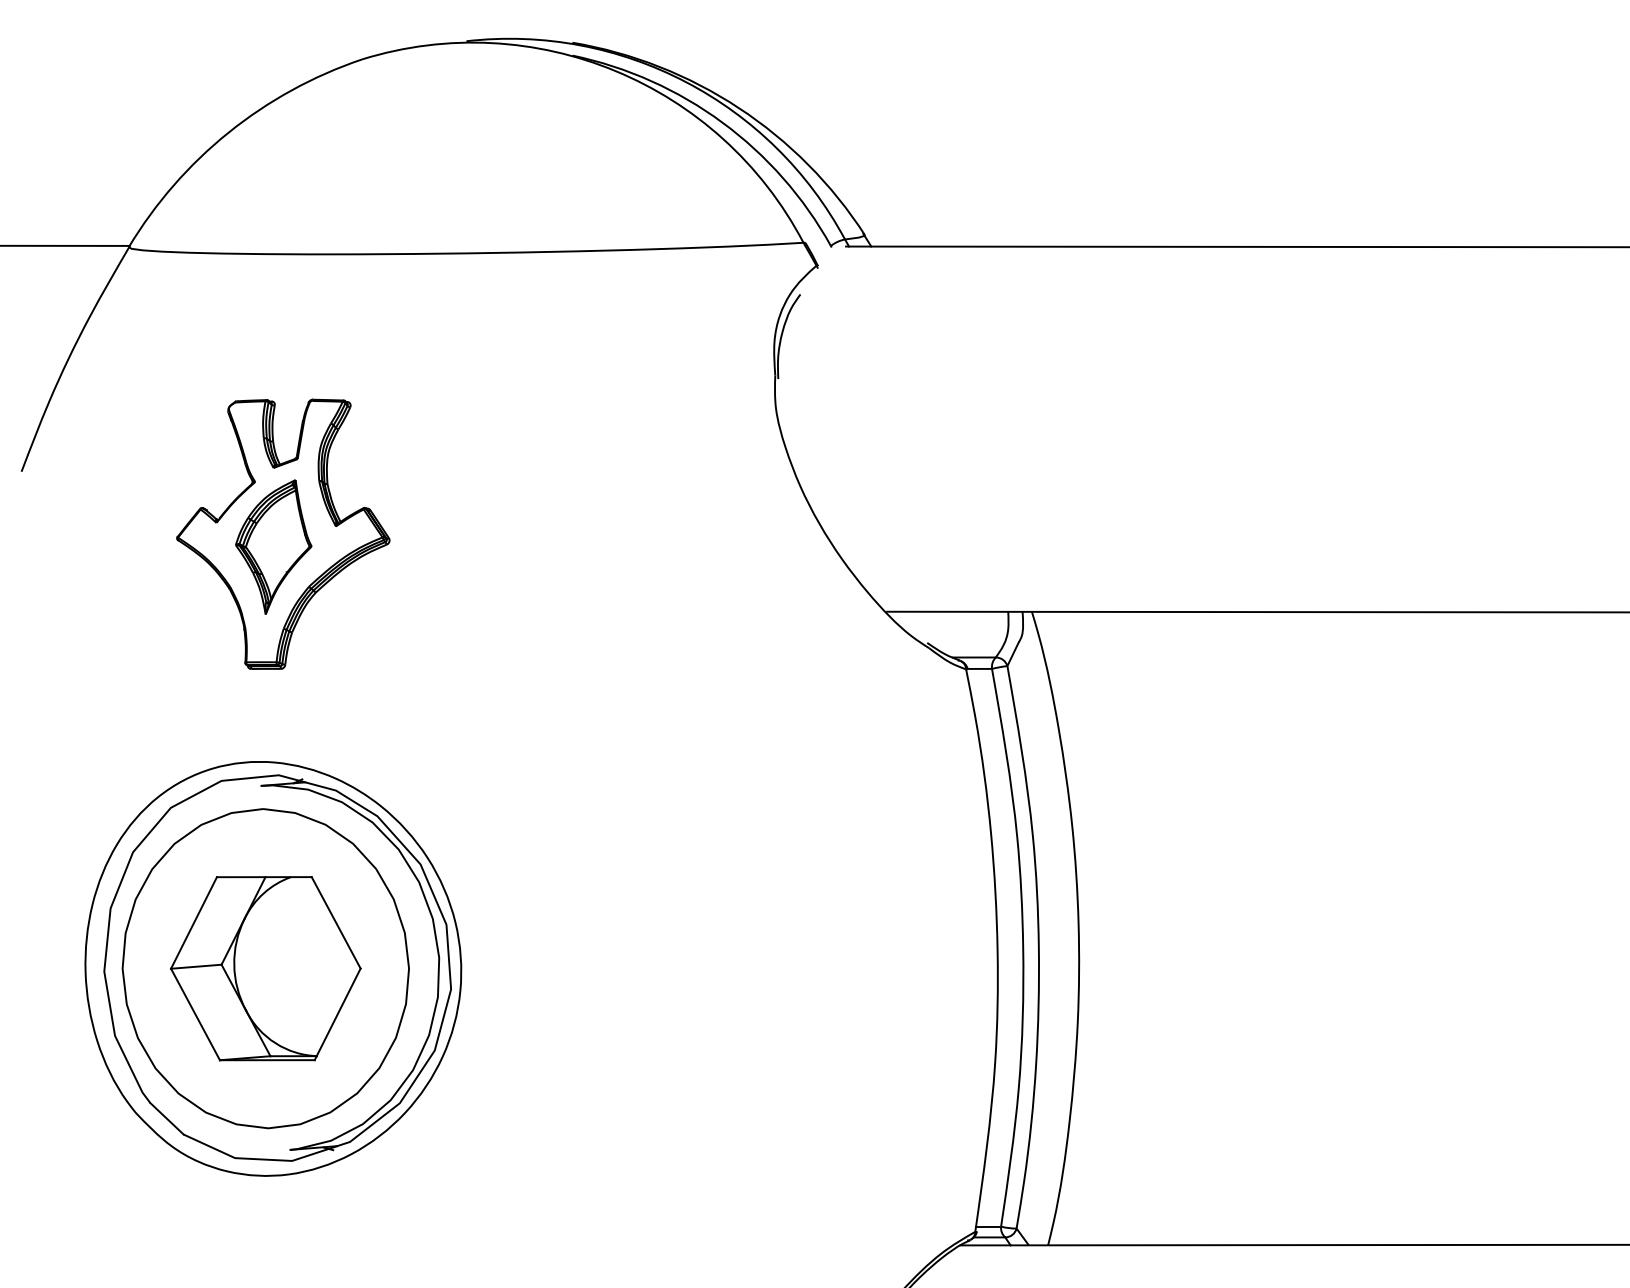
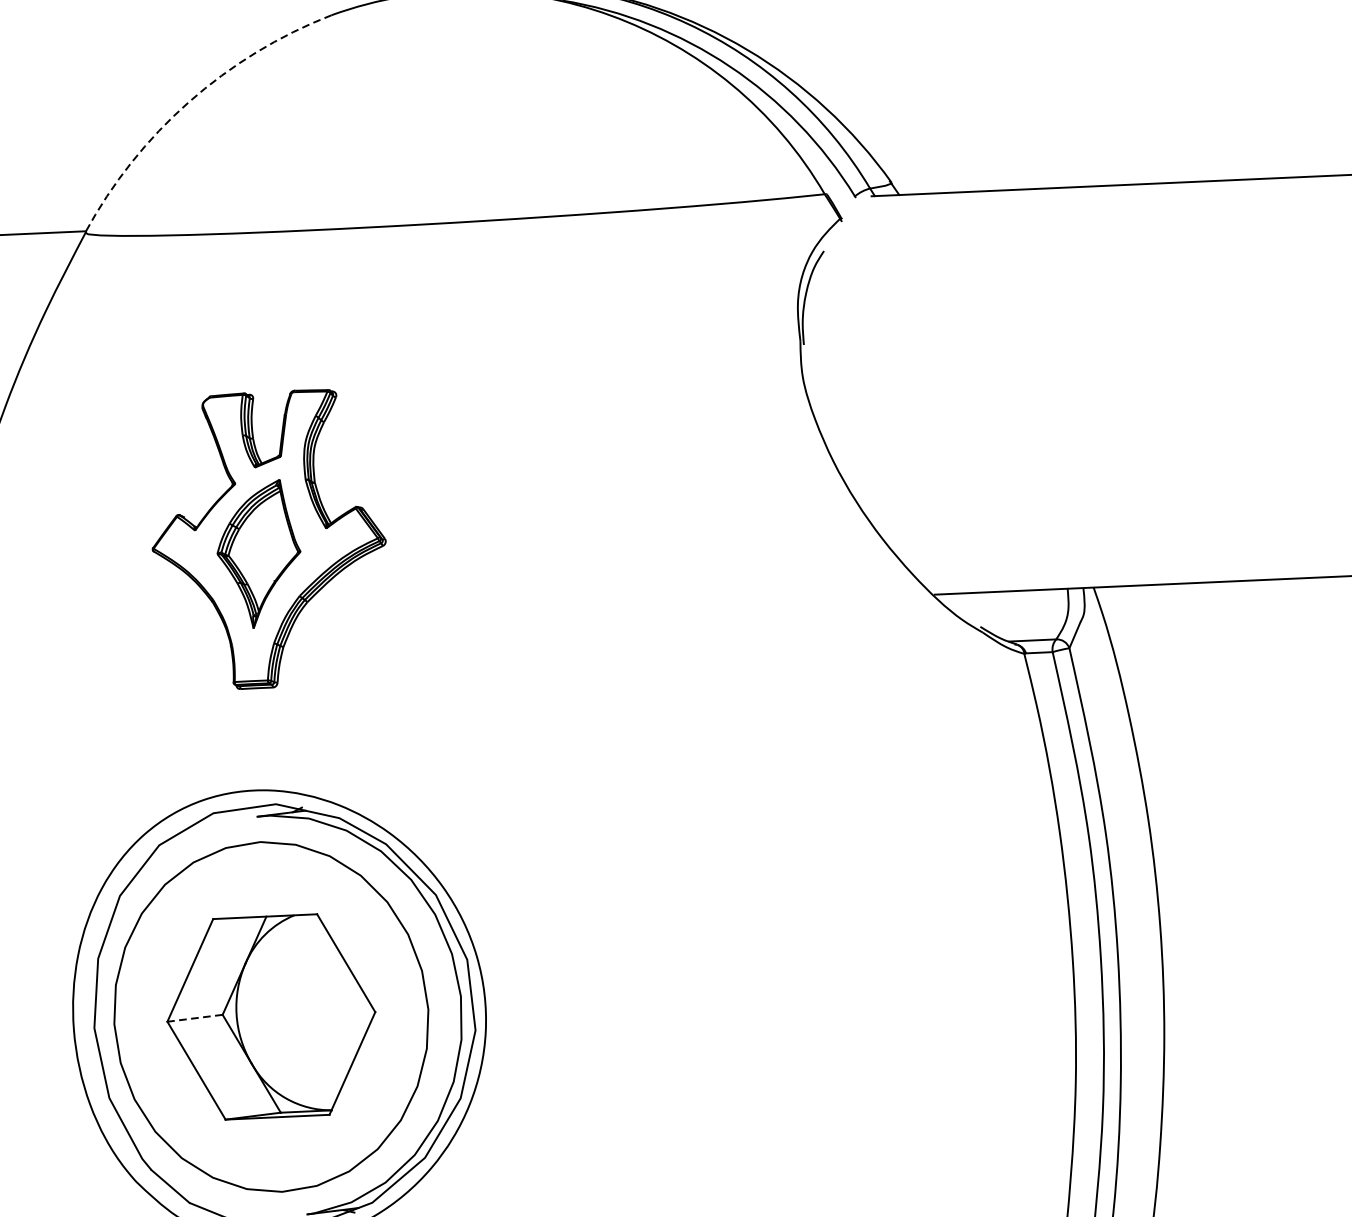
arc: (228, 132) -> (188, 101), solid -> dashed
line: (195, 966) -> (194, 1018), solid -> dashed

